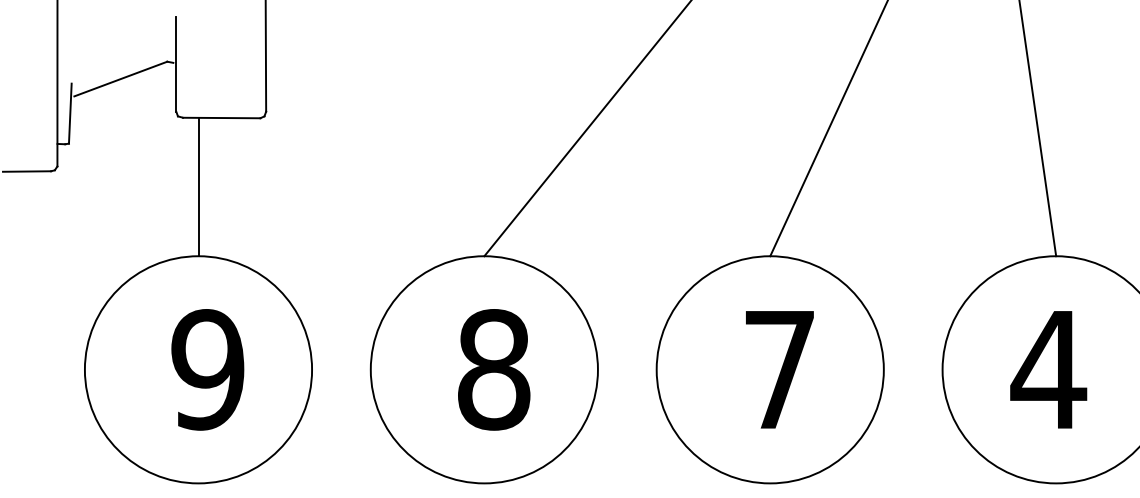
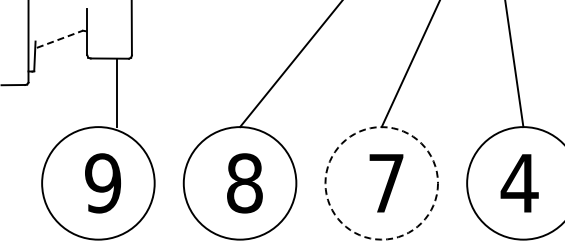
line: (119, 79) -> (59, 39), solid -> dashed
line: (198, 186) -> (117, 92), moved
circle: (769, 370) -> (381, 183), solid -> dashed

